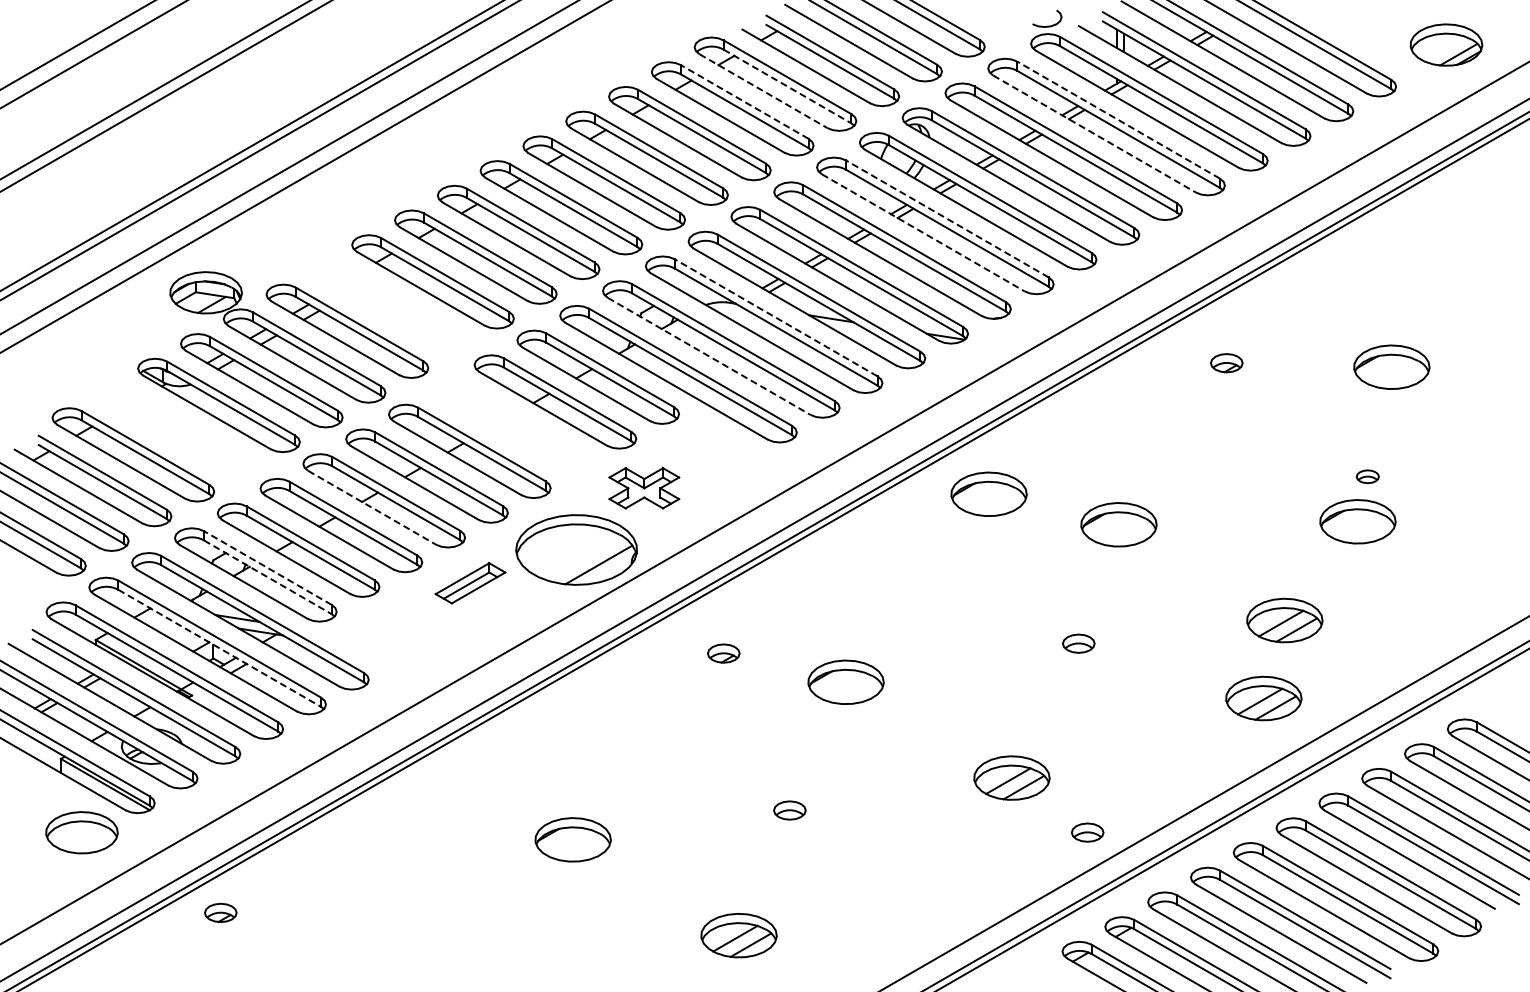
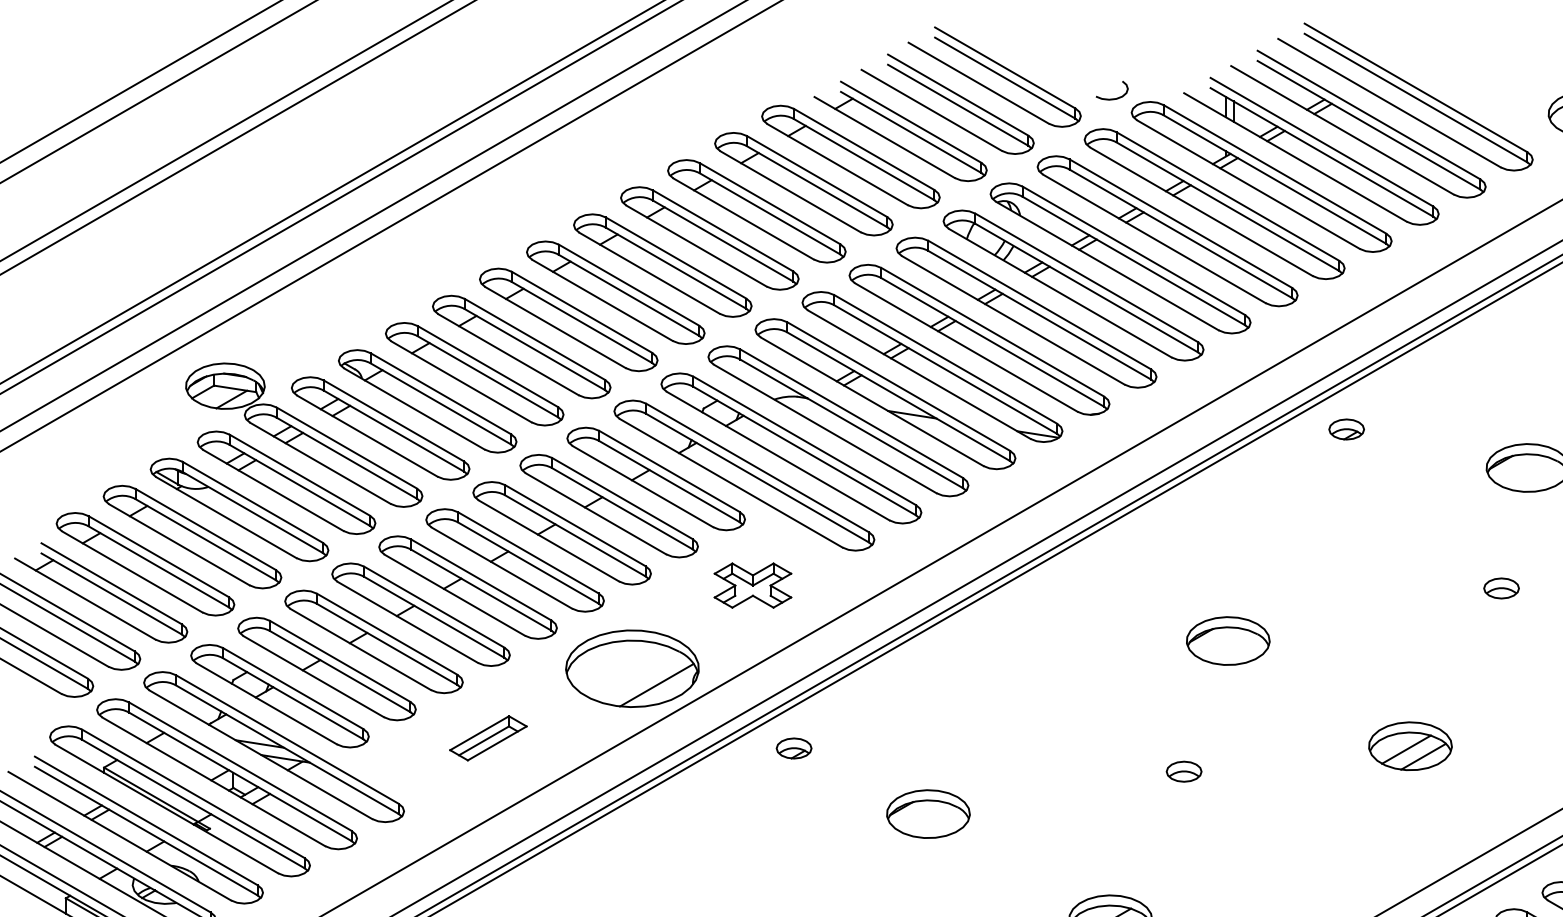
curve: (1047, 25) -> (1112, 98), moved
line: (787, 86) -> (864, 159), dashed -> solid
line: (763, 91) -> (837, 165), dashed -> solid
line: (744, 101) -> (816, 176), dashed -> solid
line: (1118, 119) -> (1227, 195), dashed -> solid
line: (1094, 134) -> (1201, 212), dashed -> solid
line: (946, 218) -> (1038, 304), dashed -> solid
line: (923, 233) -> (1013, 321), dashed -> solid
part: (389, 306) -> (426, 401), added
line: (775, 317) -> (850, 413), dashed -> solid
line: (709, 356) -> (778, 456), dashed -> solid
part: (1226, 363) -> (1346, 429), moved
part: (512, 426) -> (561, 533), added
part: (175, 429) -> (191, 536), added
part: (1367, 476) -> (1501, 588), size x1.43
part: (644, 488) -> (753, 585), moved
part: (988, 493) -> (1084, 606), removed
line: (372, 507) -> (408, 622), dashed -> solid
part: (1357, 521) -> (1490, 637), removed
line: (267, 568) -> (292, 689), dashed -> solid
line: (267, 577) -> (292, 698), dashed -> solid
part: (470, 583) -> (488, 738), moved
line: (220, 648) -> (241, 776), dashed -> solid
part: (723, 653) -> (793, 748), moved
part: (1263, 698) -> (1387, 831), removed

